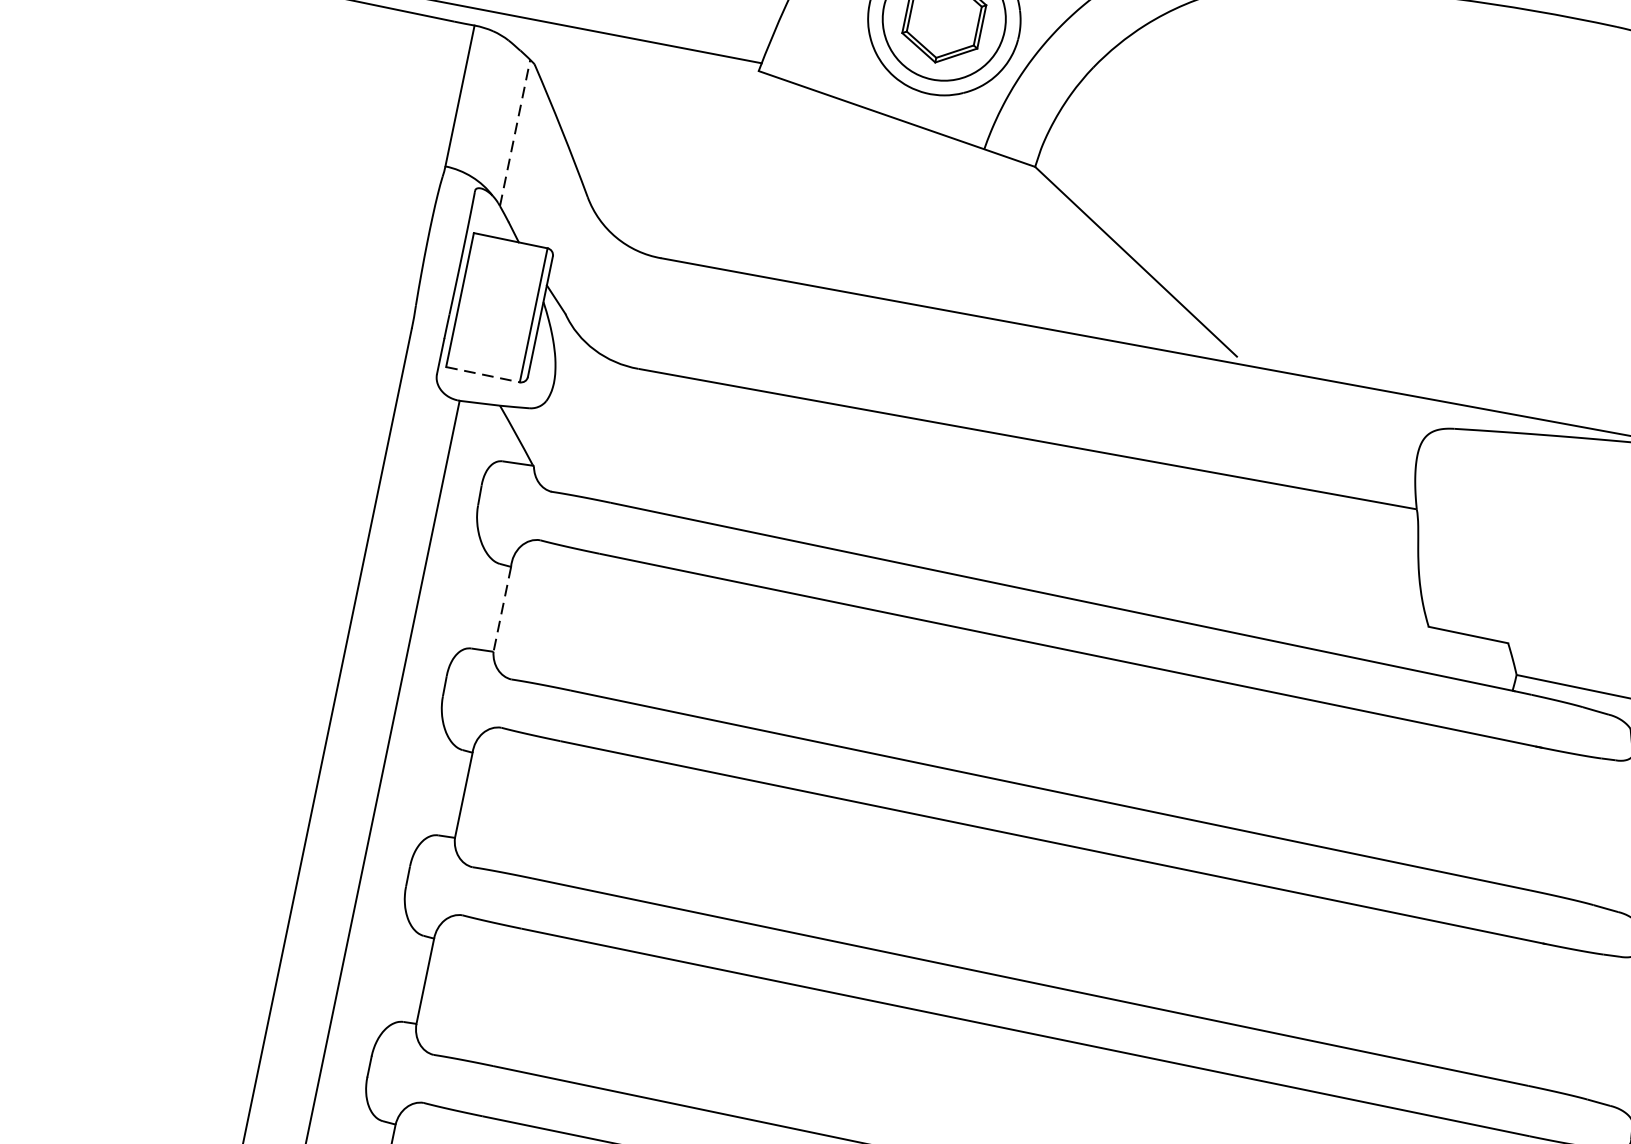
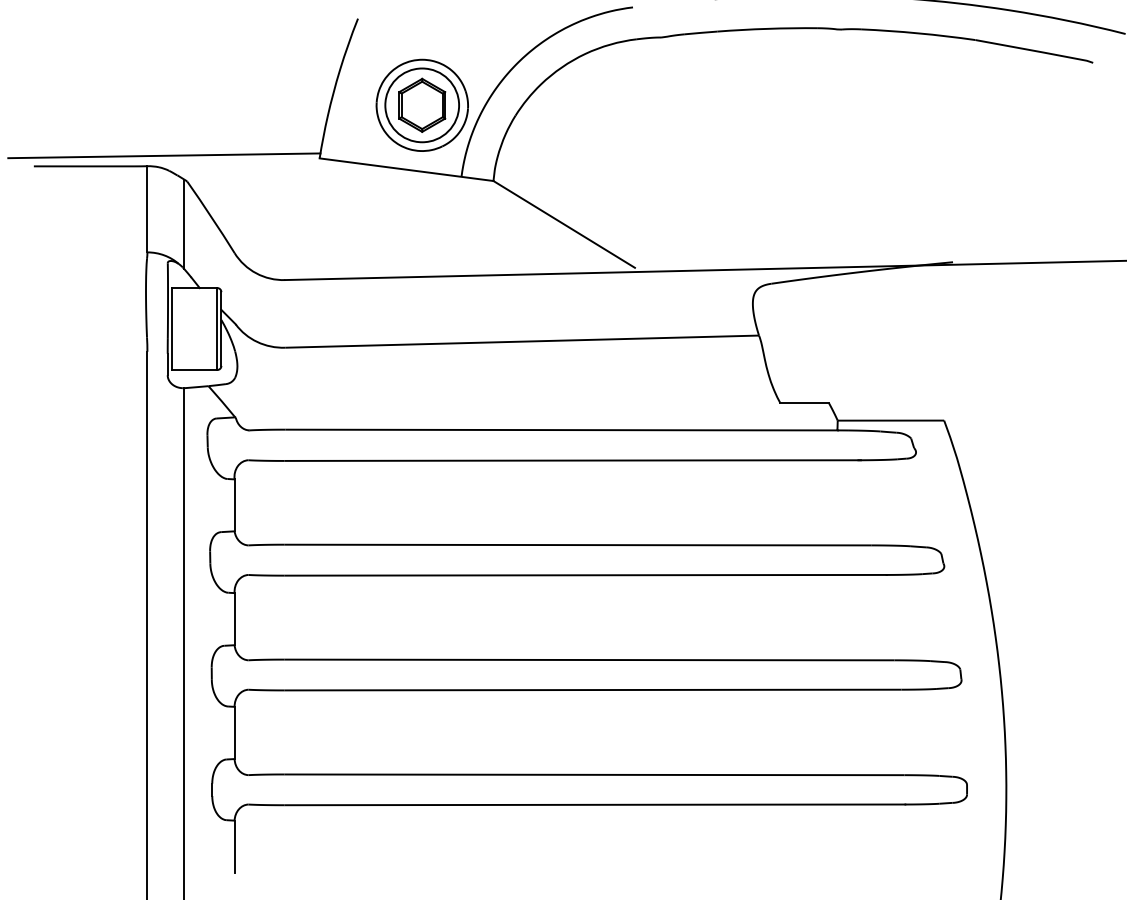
line: (515, 133) -> (184, 224), dashed -> solid
line: (482, 375) -> (194, 370), dashed -> solid
line: (502, 609) -> (234, 505), dashed -> solid

